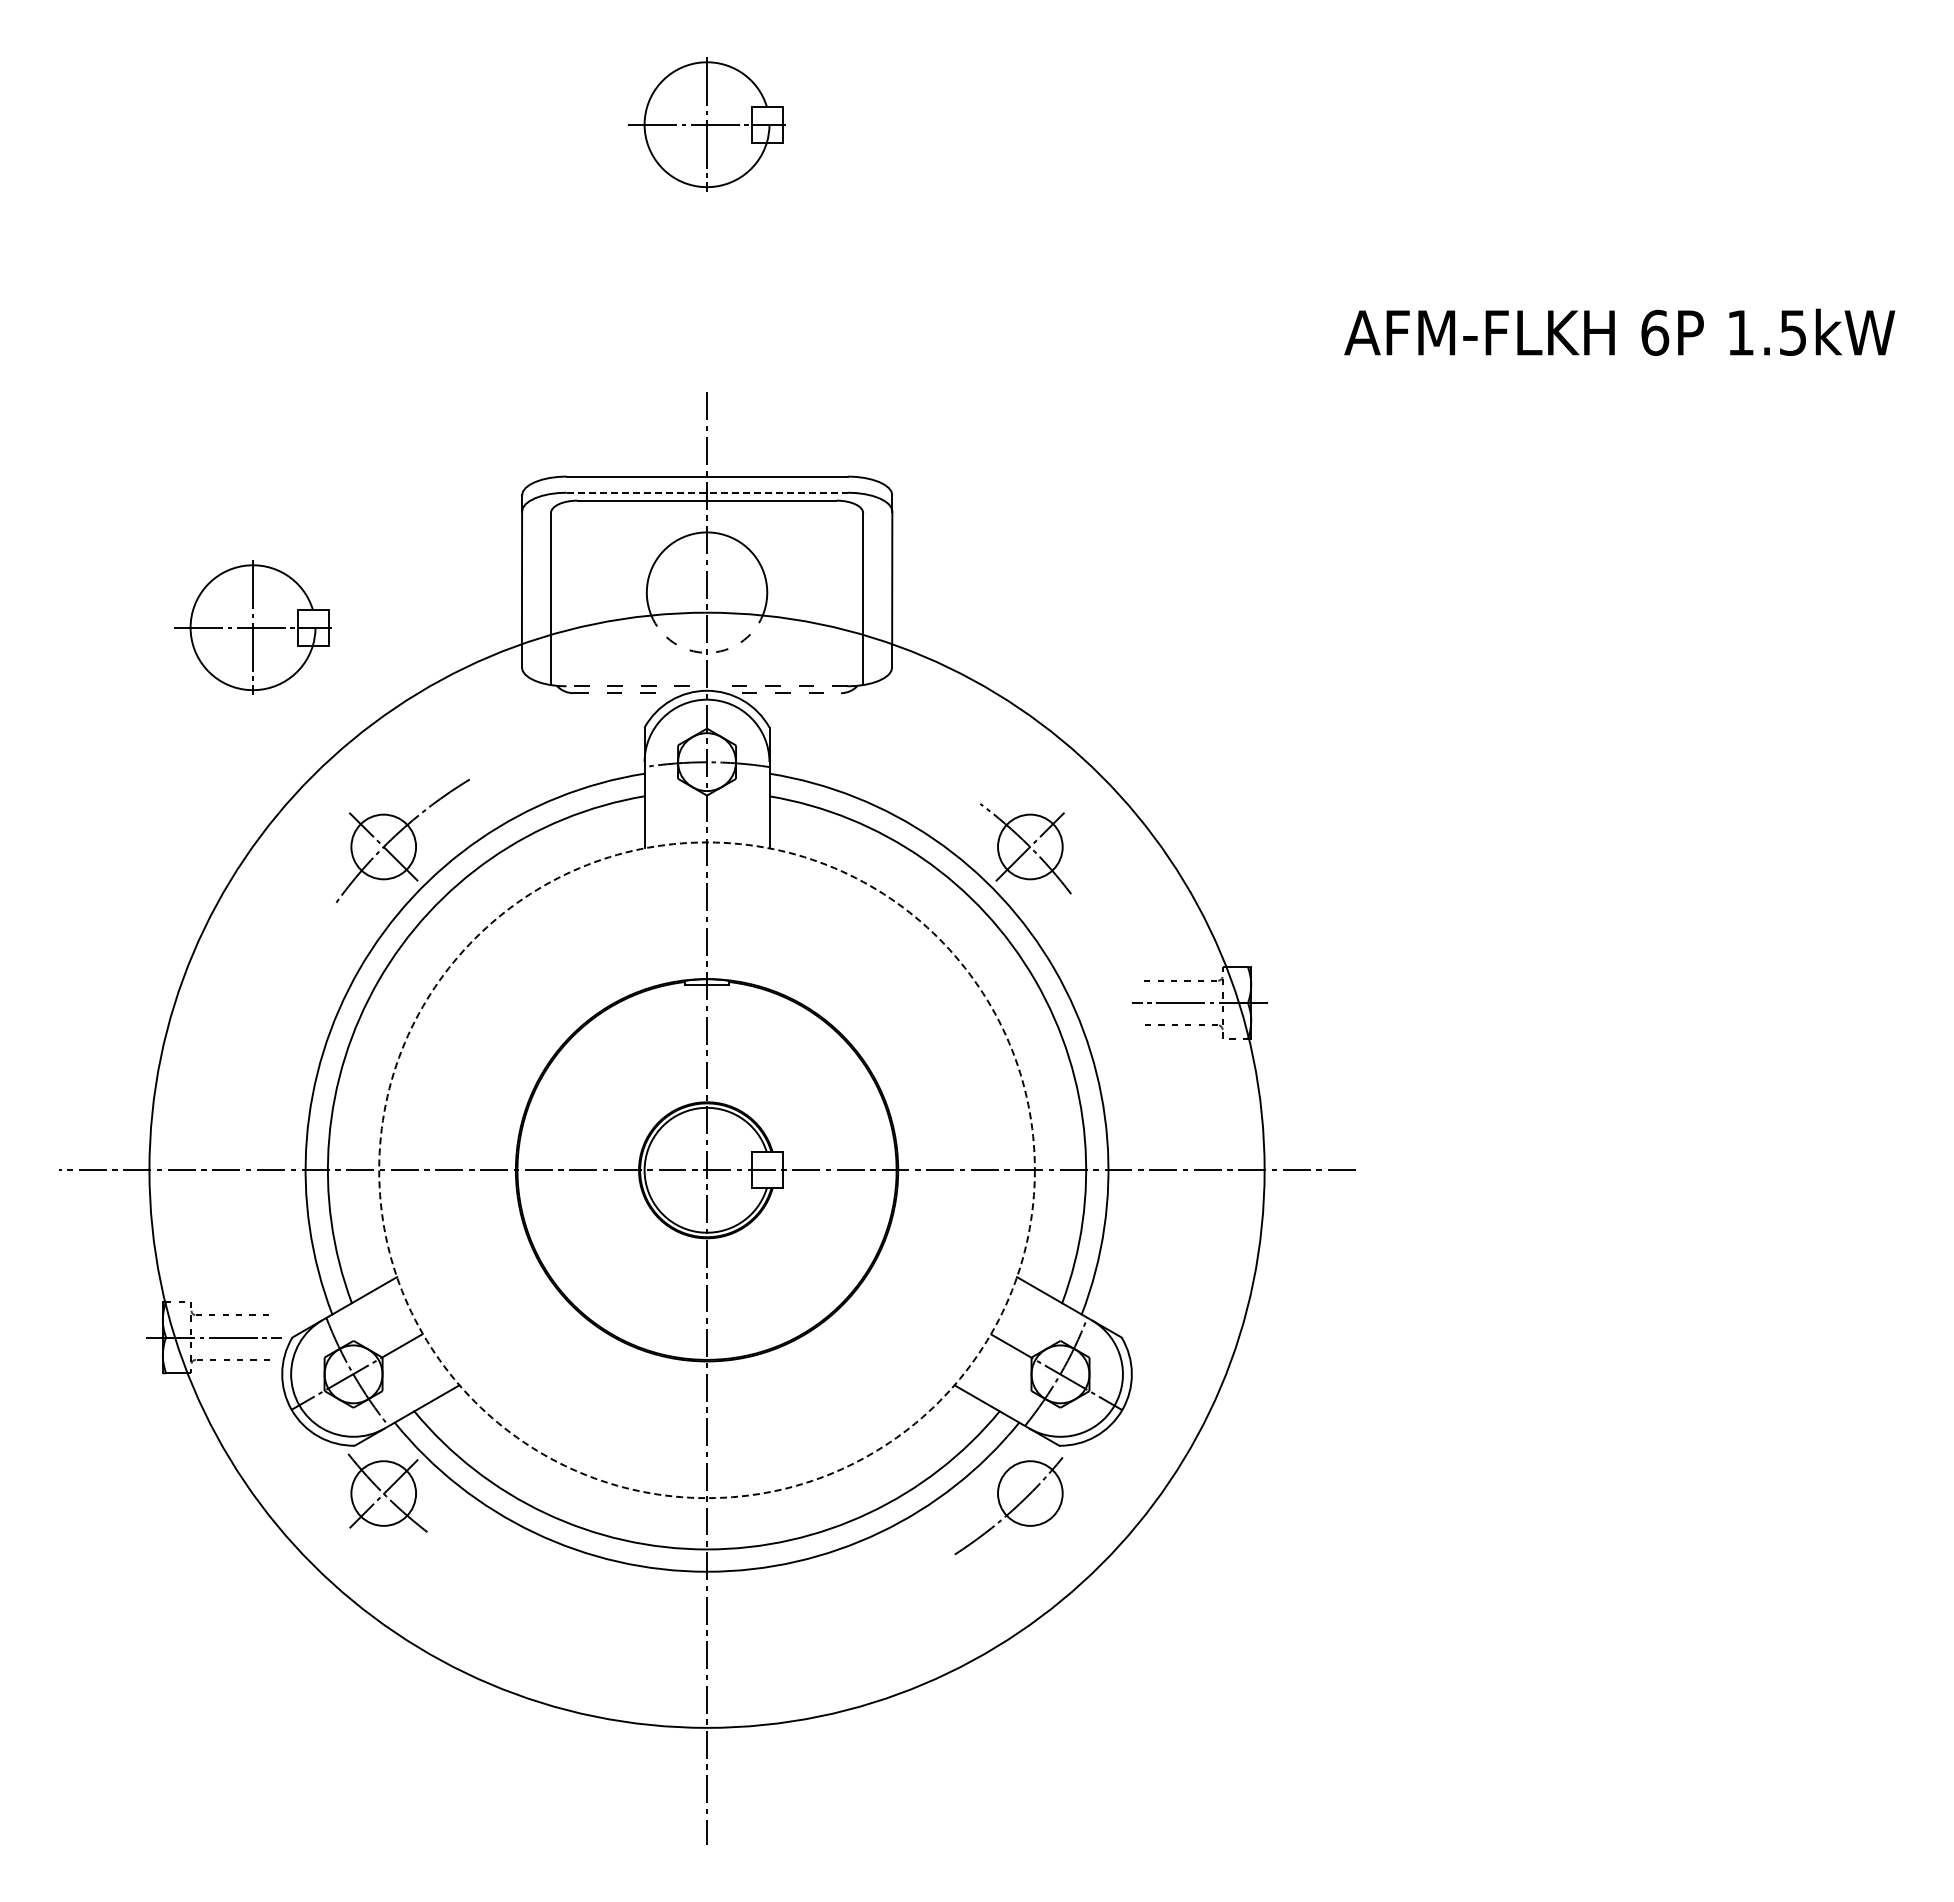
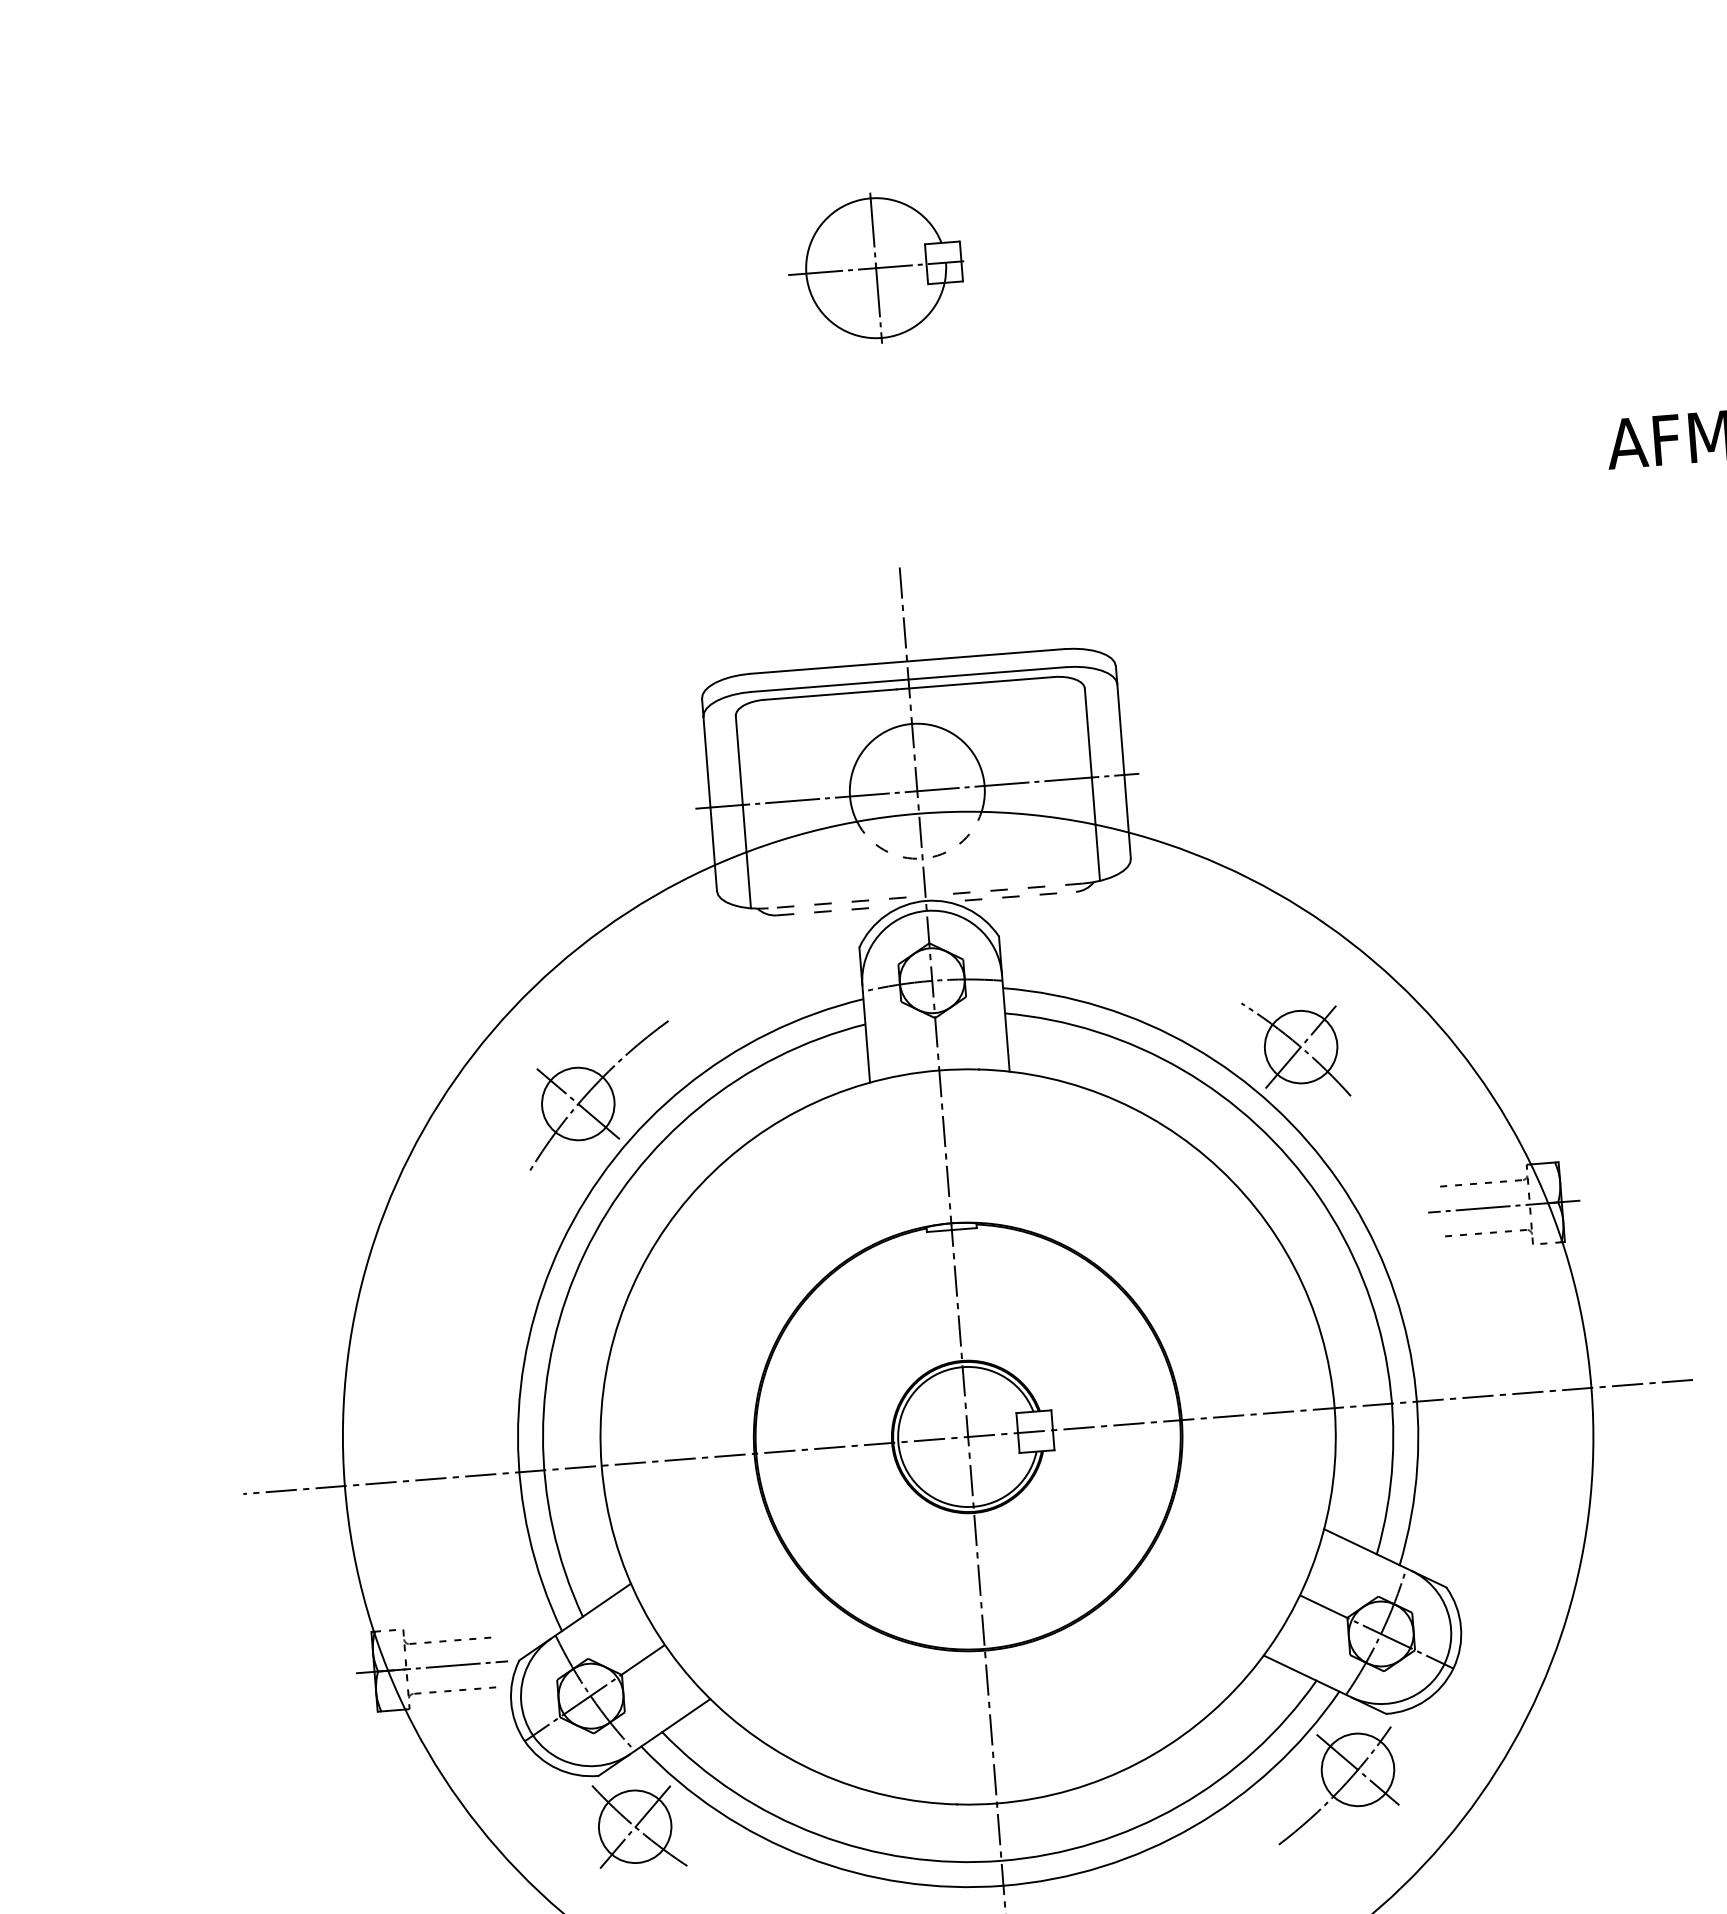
line: (707, 492) -> (909, 679), dashed -> solid
line: (706, 592) -> (916, 791), added
part: (252, 627) -> (412, 870), removed
circle: (706, 1170) -> (967, 1437), dashed -> solid
line: (1030, 1493) -> (1358, 1769), added

